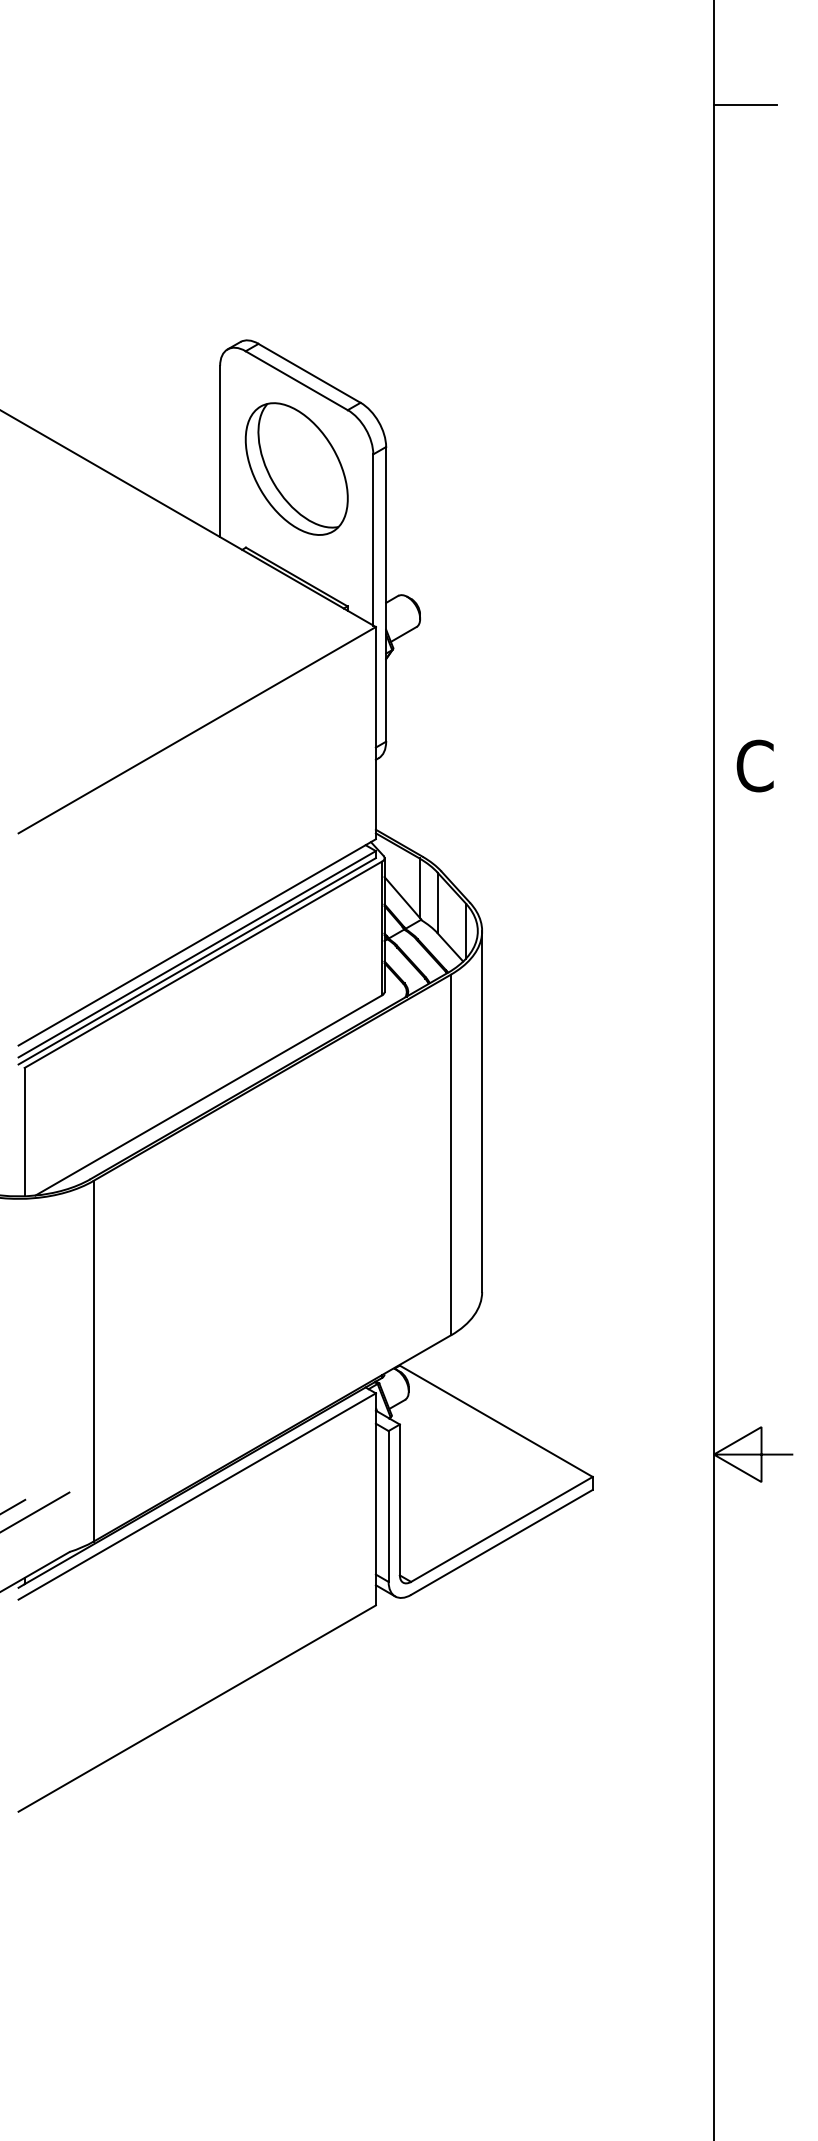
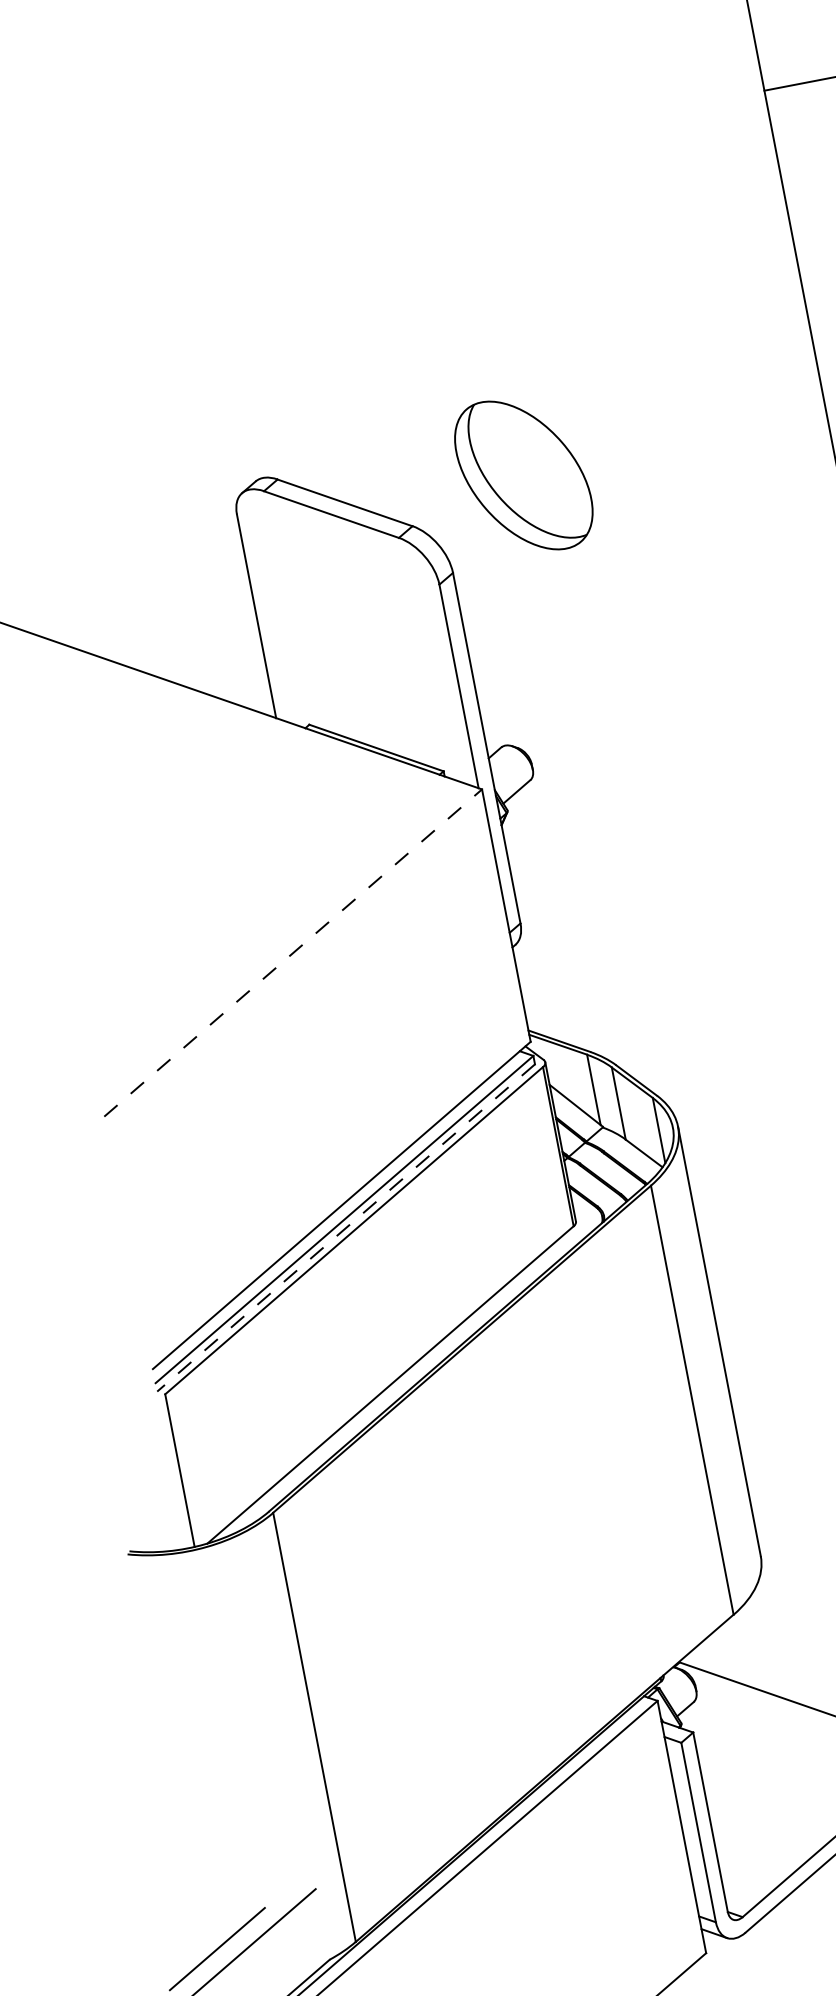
part: (296, 468) -> (523, 474), moved
line: (197, 729) -> (293, 952), solid -> dashed
line: (196, 961) -> (345, 1228), solid -> dashed

